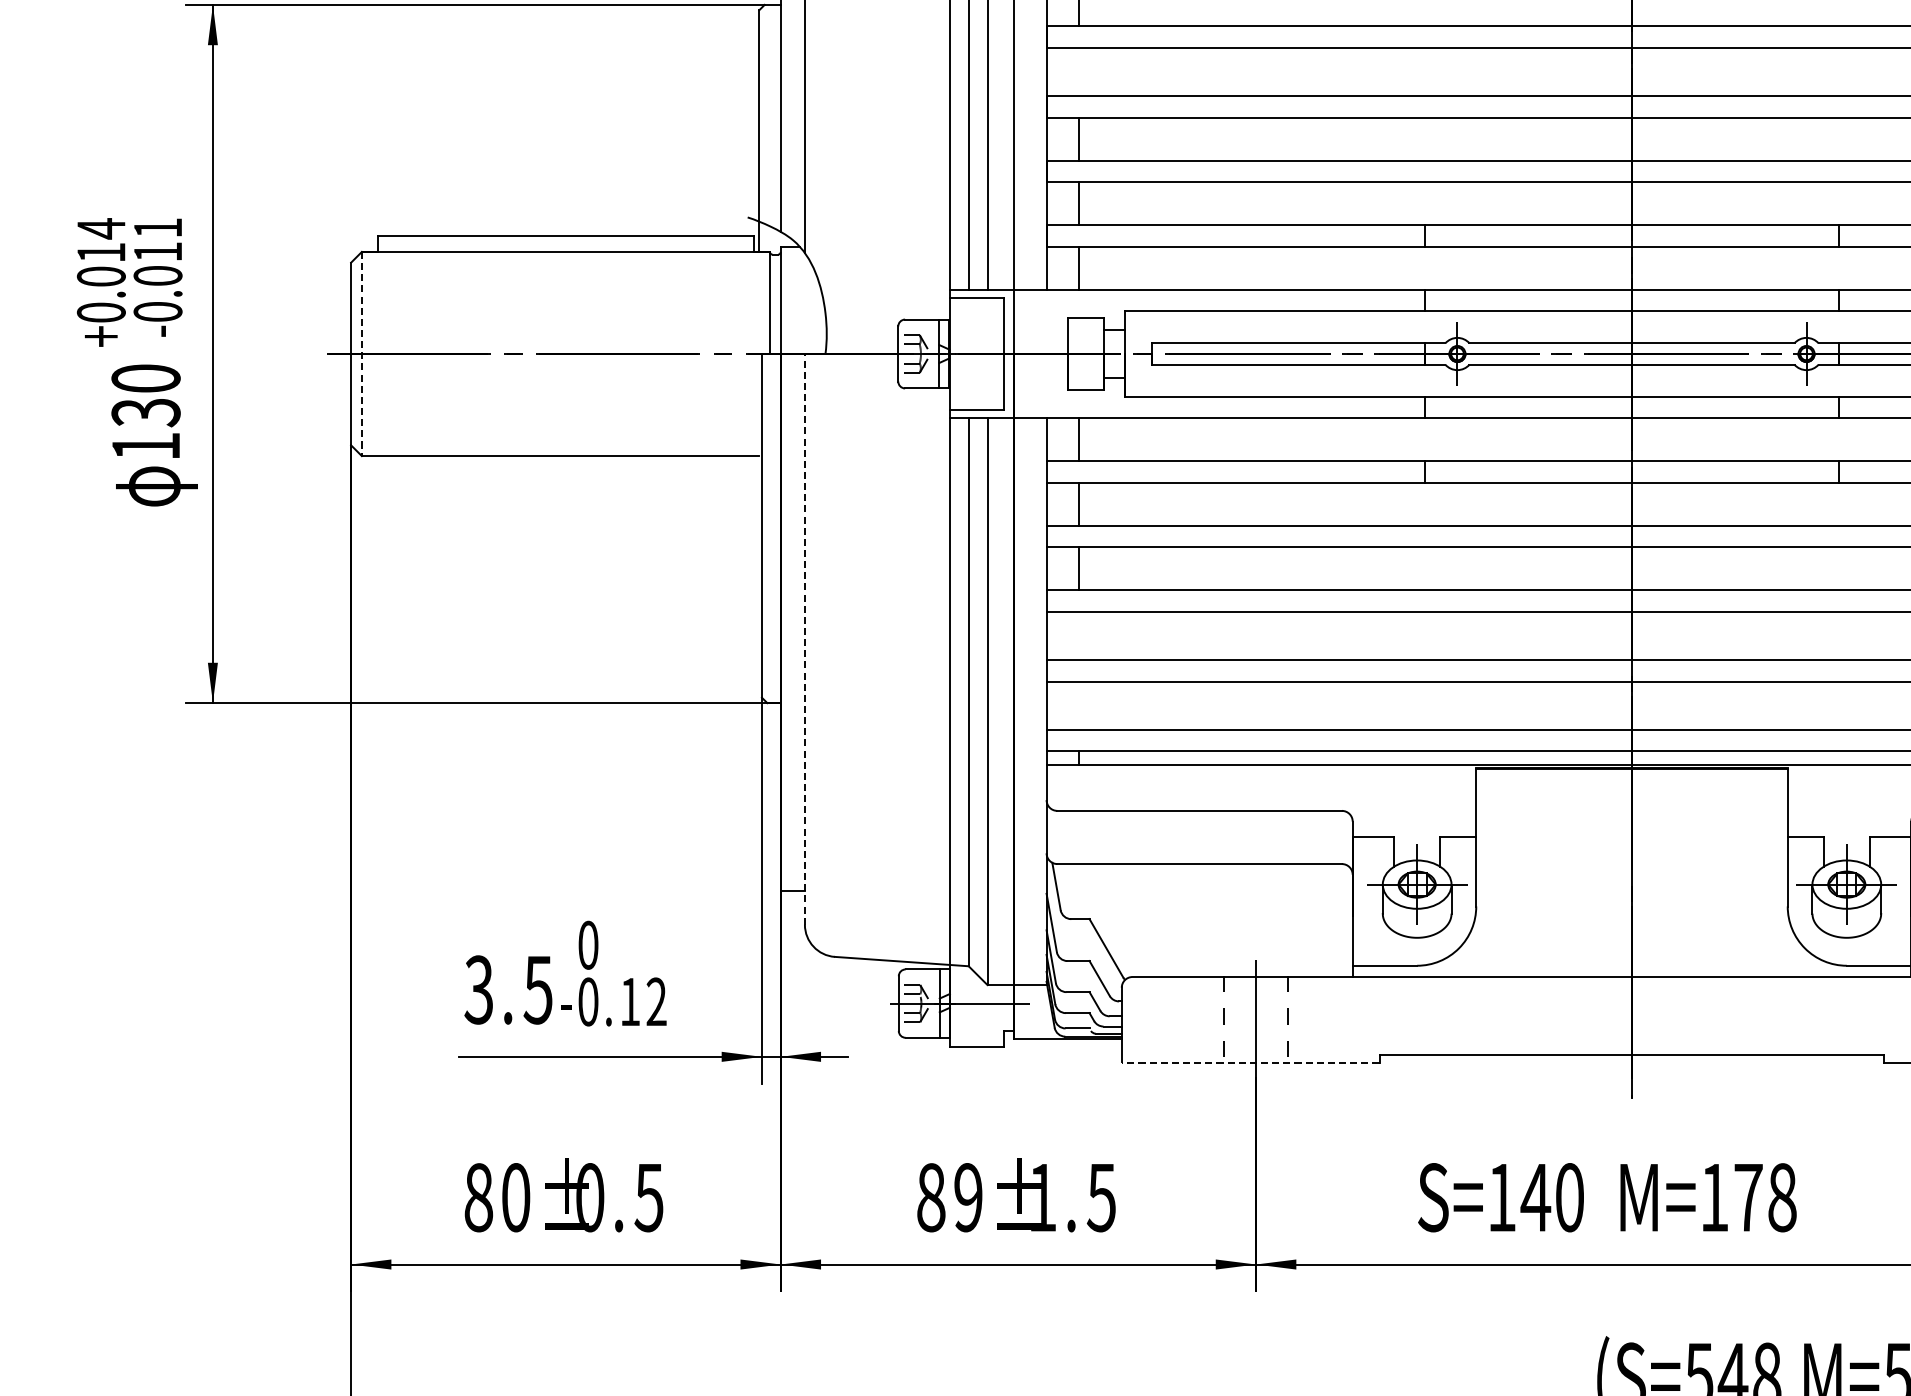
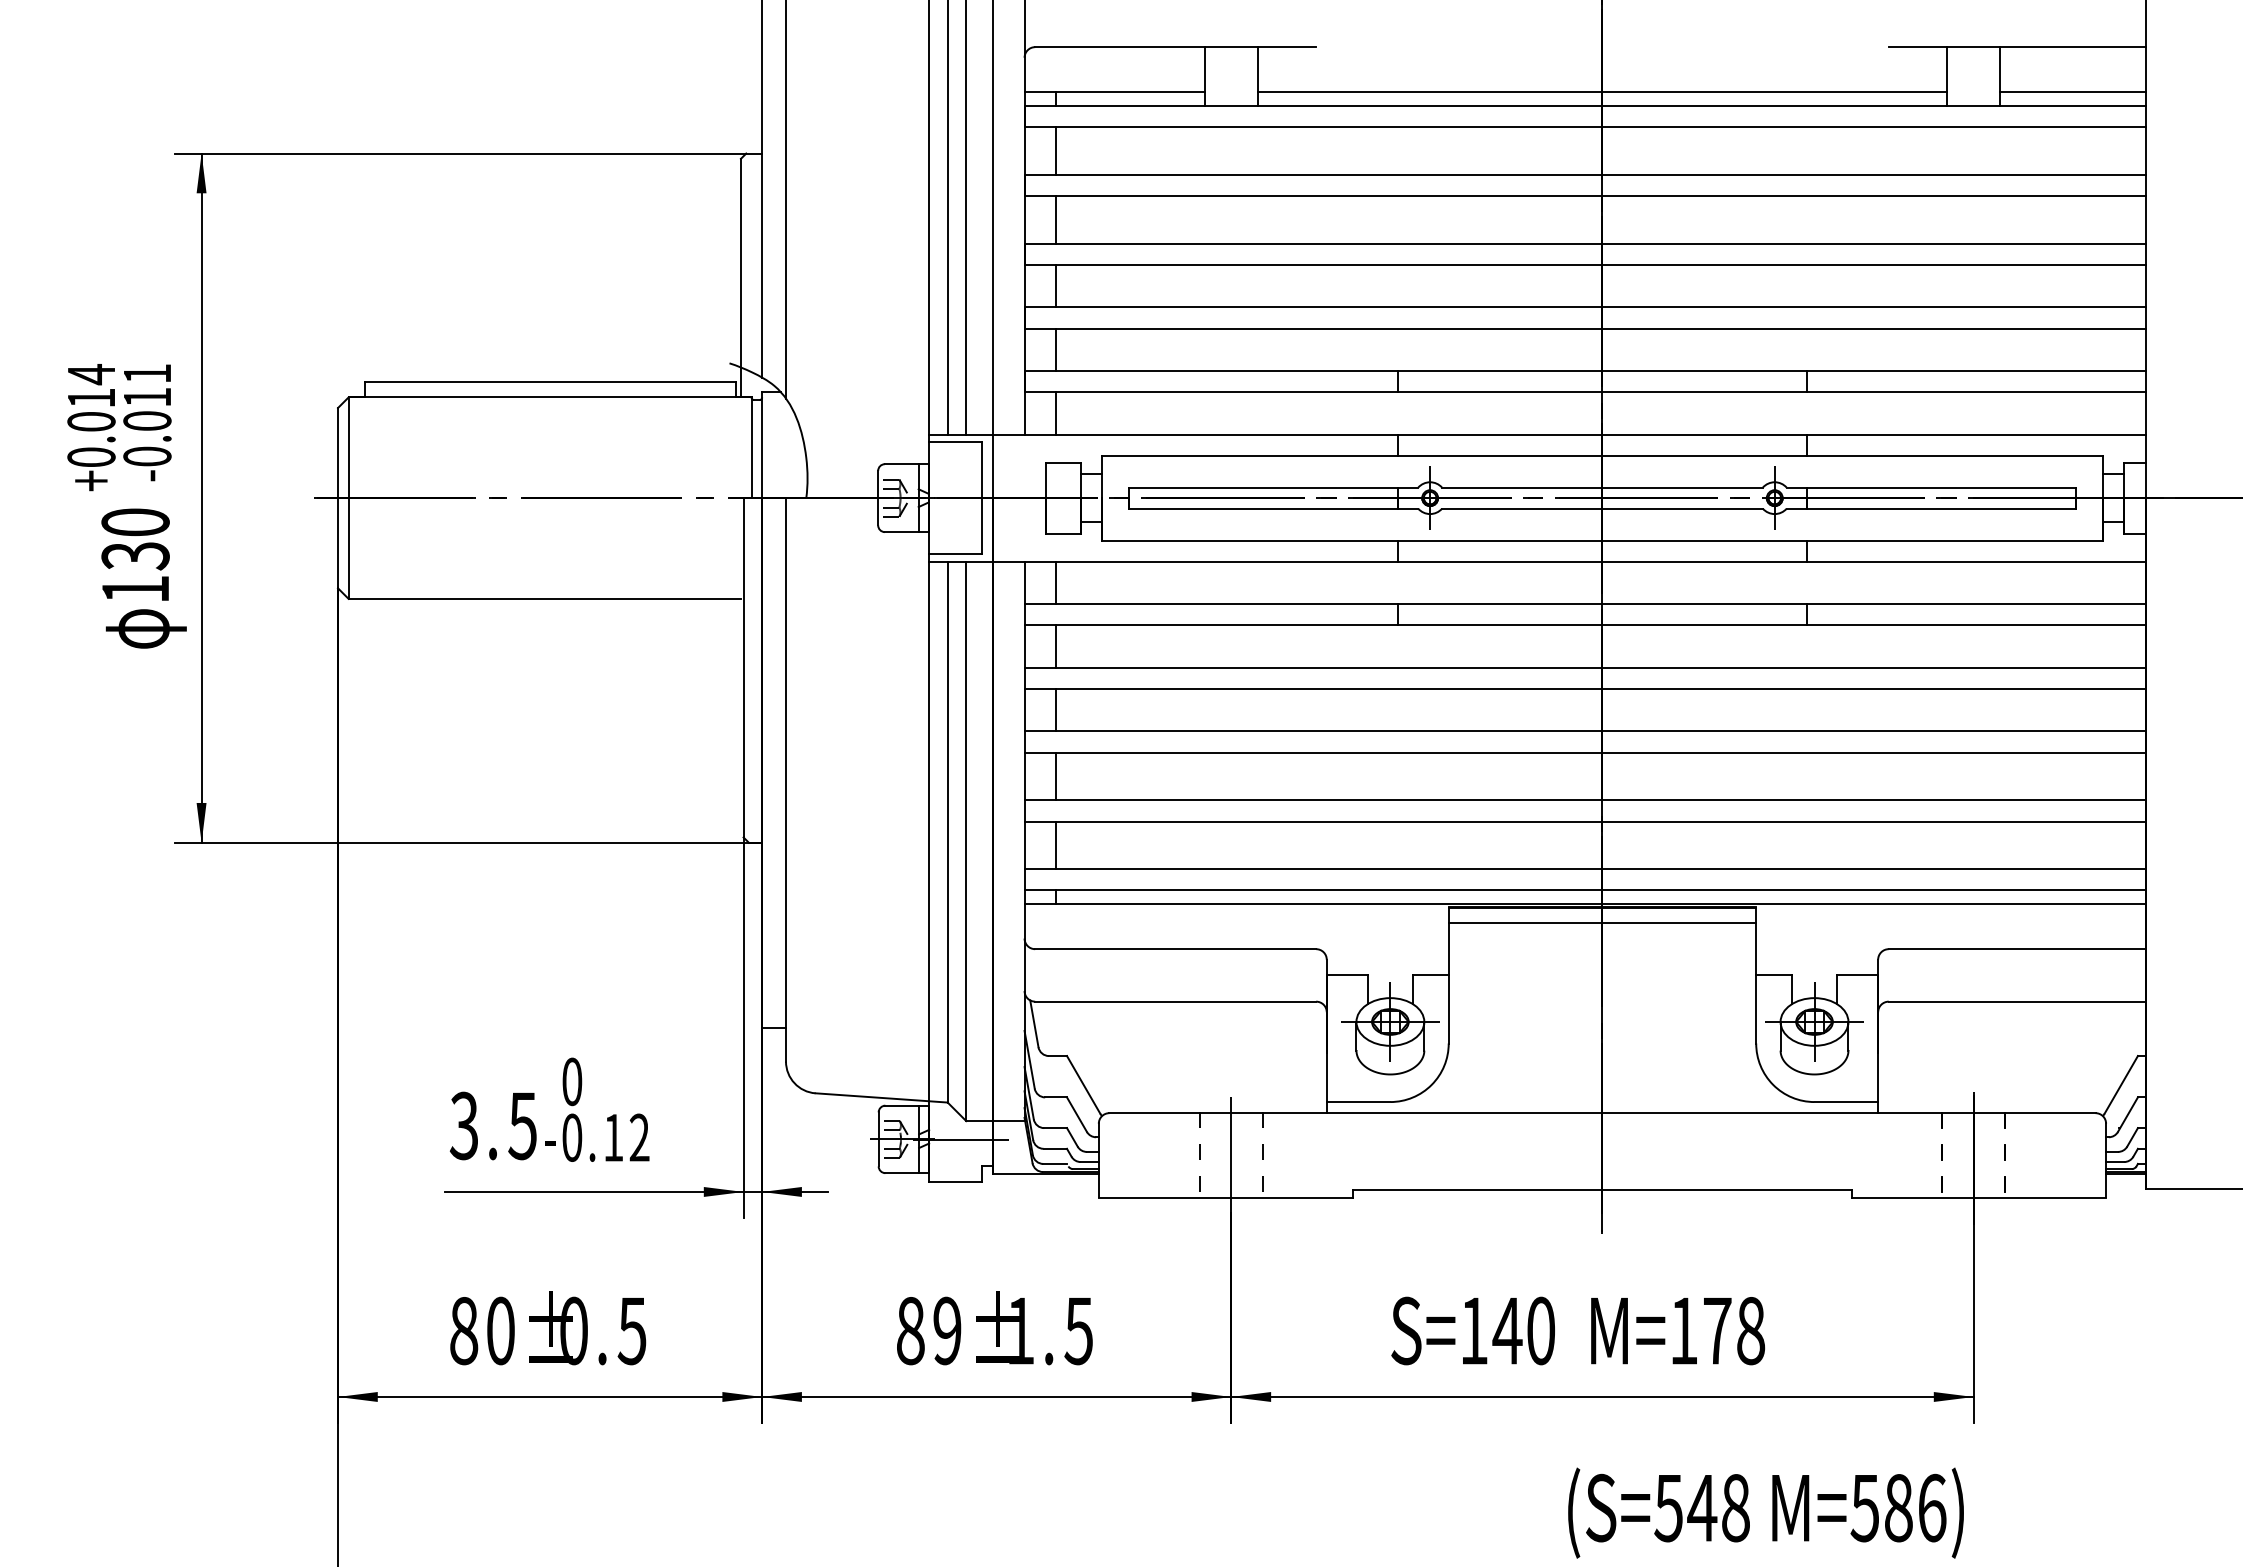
line: (1078, 71) -> (1056, 219), added
line: (361, 354) -> (348, 498), dashed -> solid
line: (1078, 635) -> (1056, 776), added
line: (805, 639) -> (786, 779), dashed -> solid
line: (1078, 705) -> (1056, 845), added
line: (1632, 783) -> (1602, 922), added
line: (1250, 1062) -> (1225, 1197), dashed -> solid

